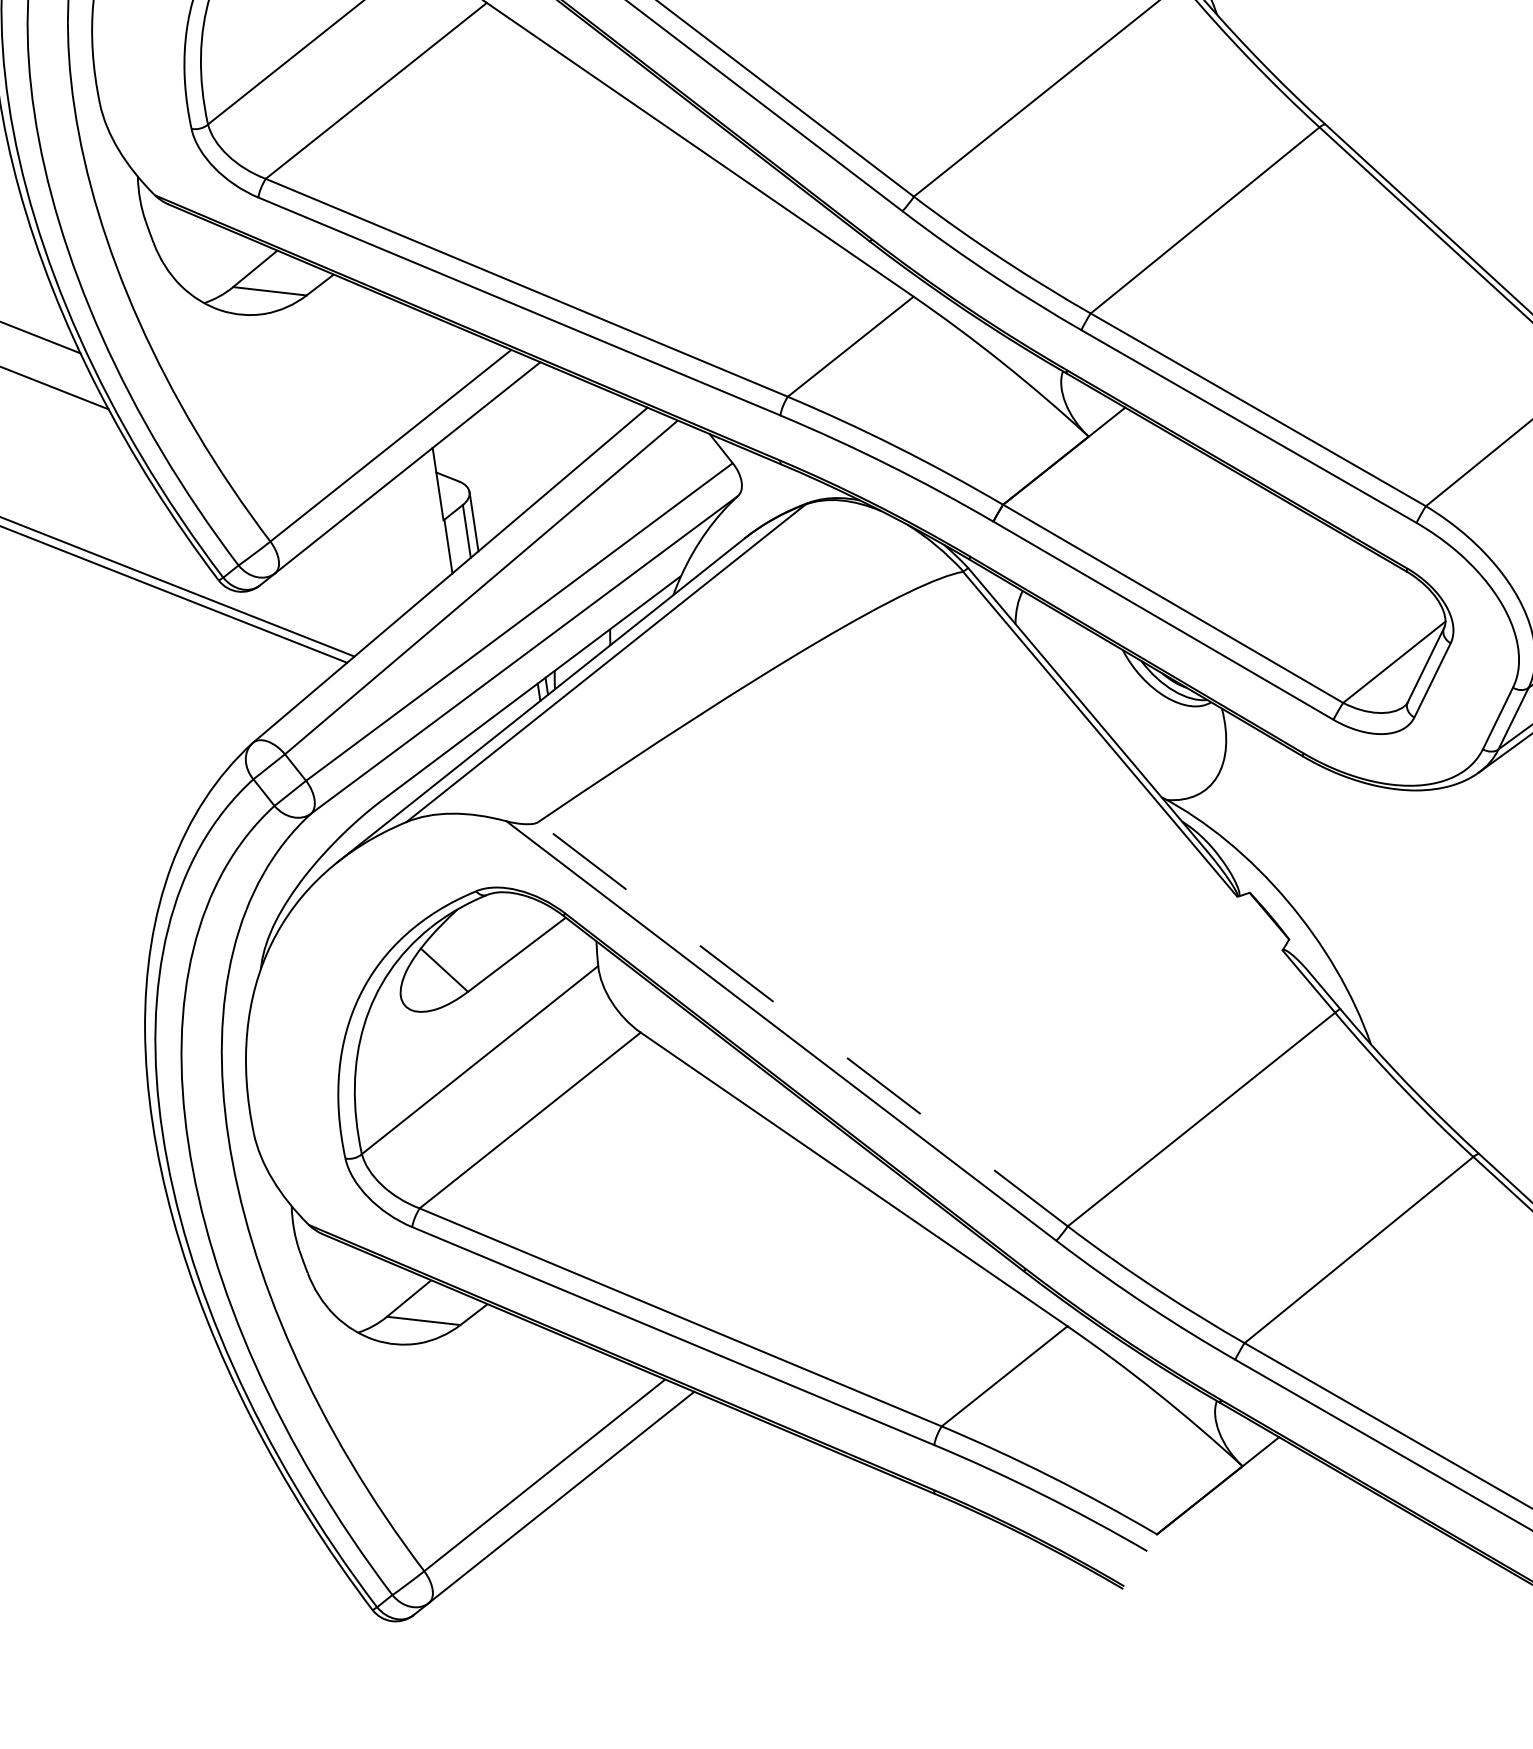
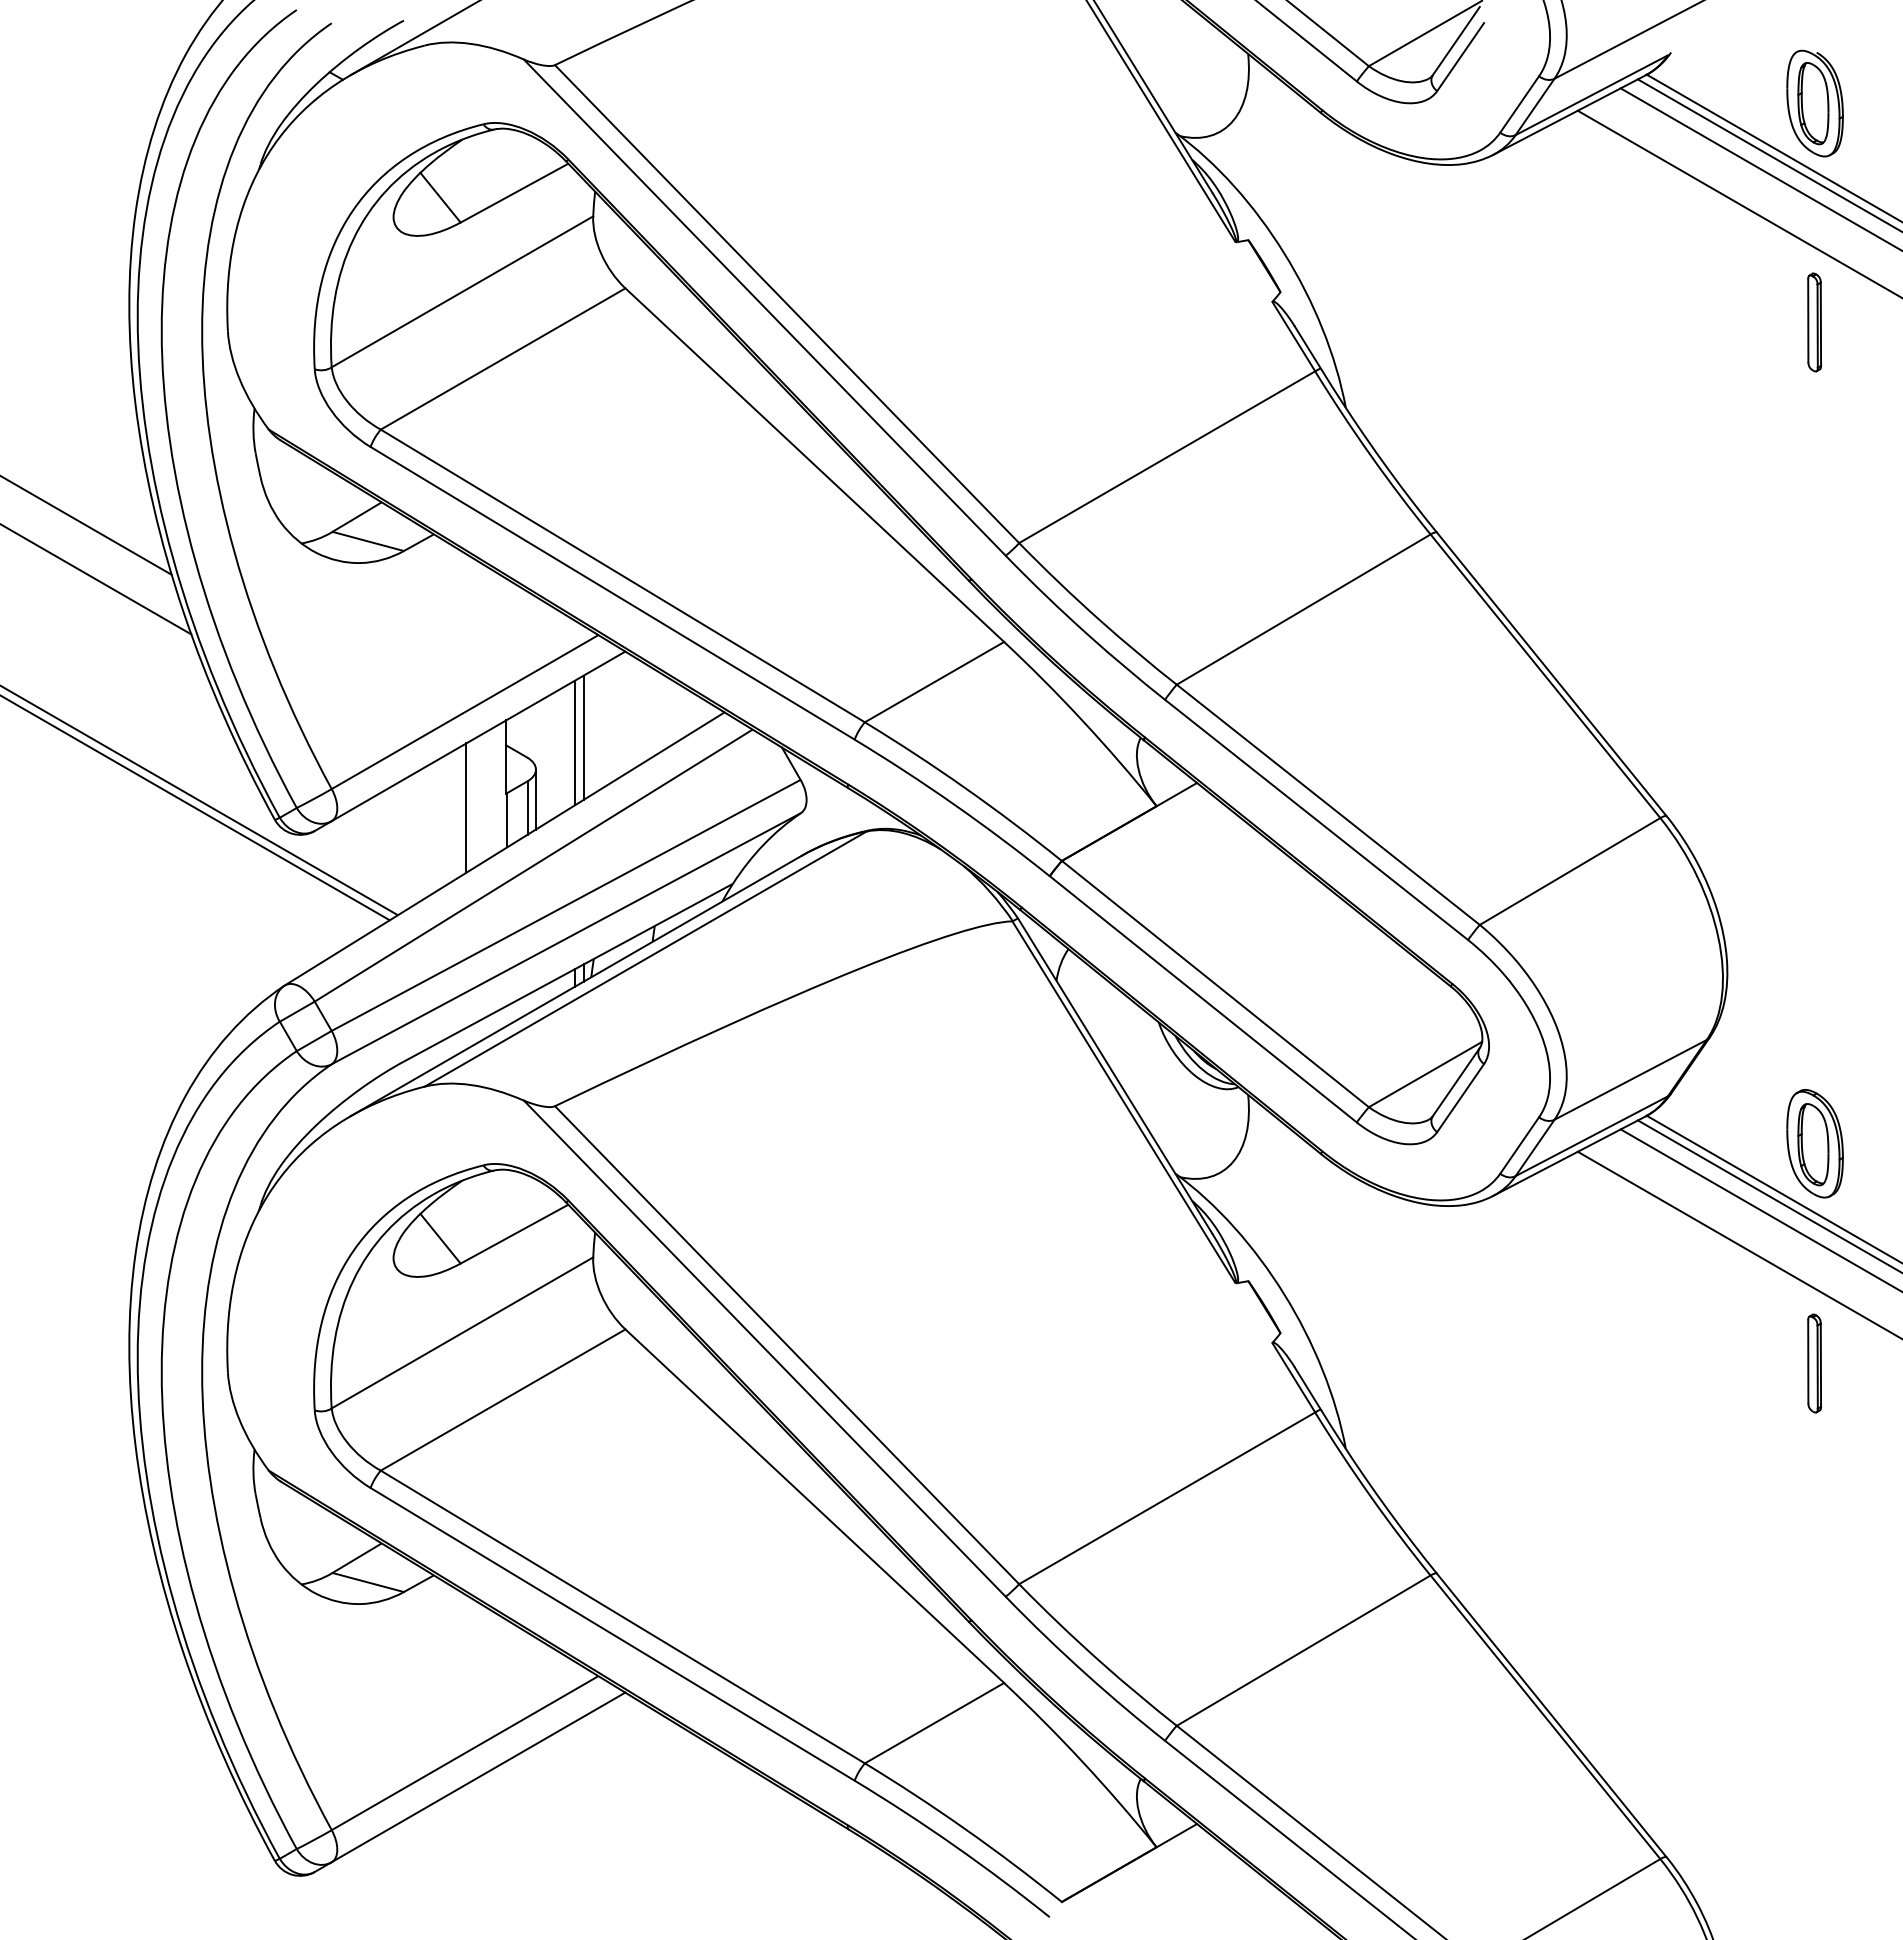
line: (511, 453) -> (583, 737), added
line: (504, 459) -> (575, 742), added
line: (406, 539) -> (466, 807), added
line: (802, 1023) -> (786, 1344), dashed -> solid

